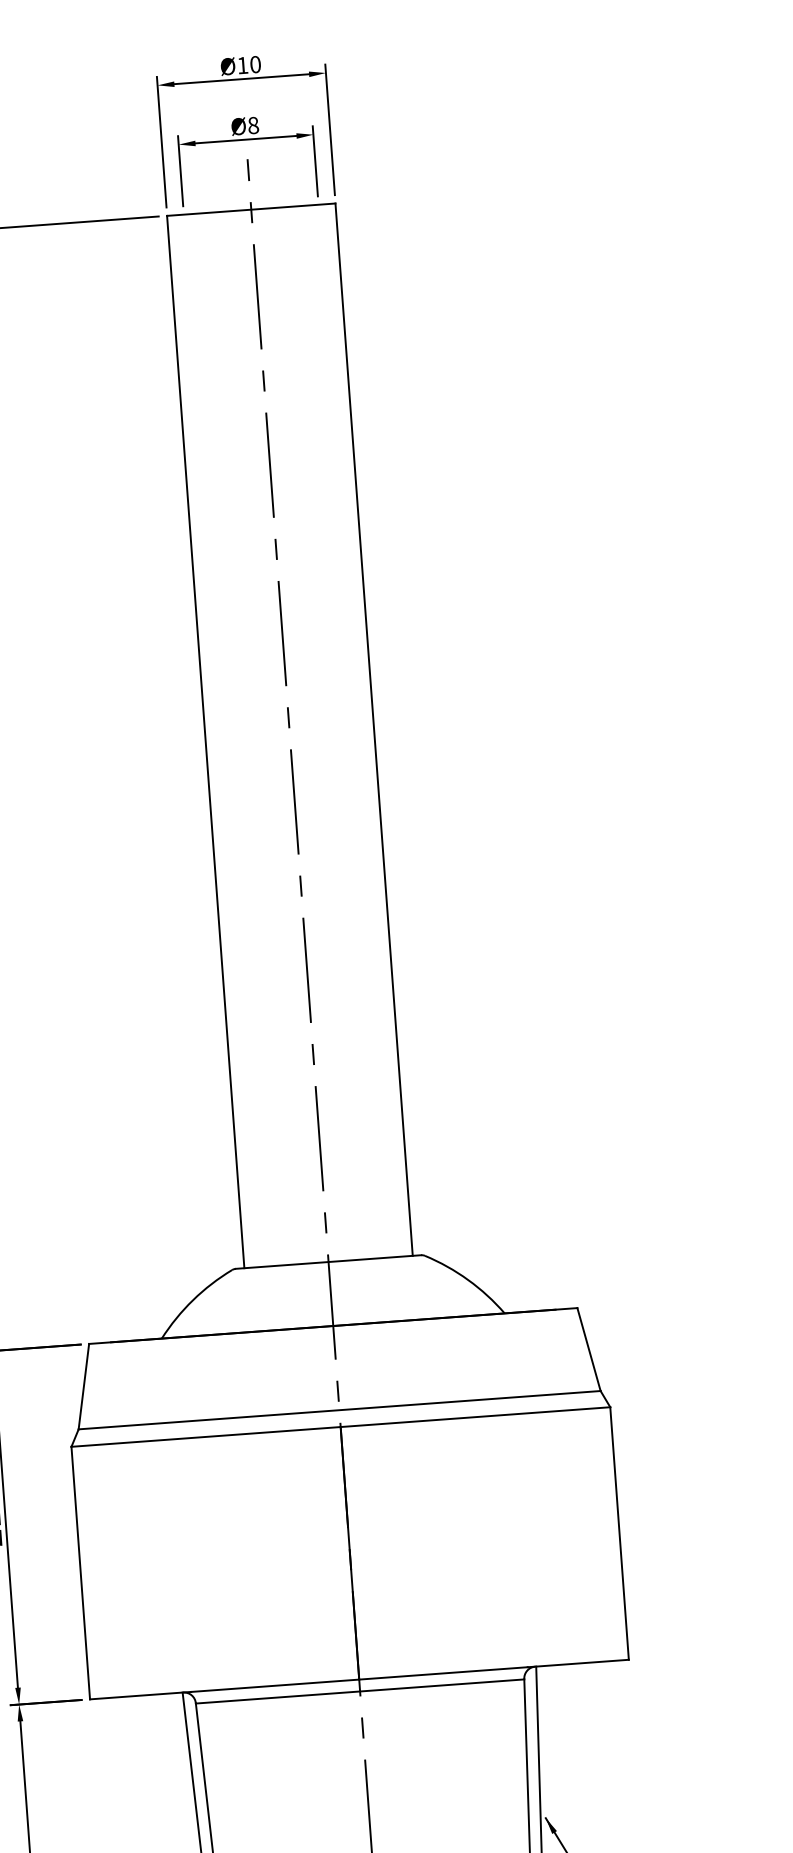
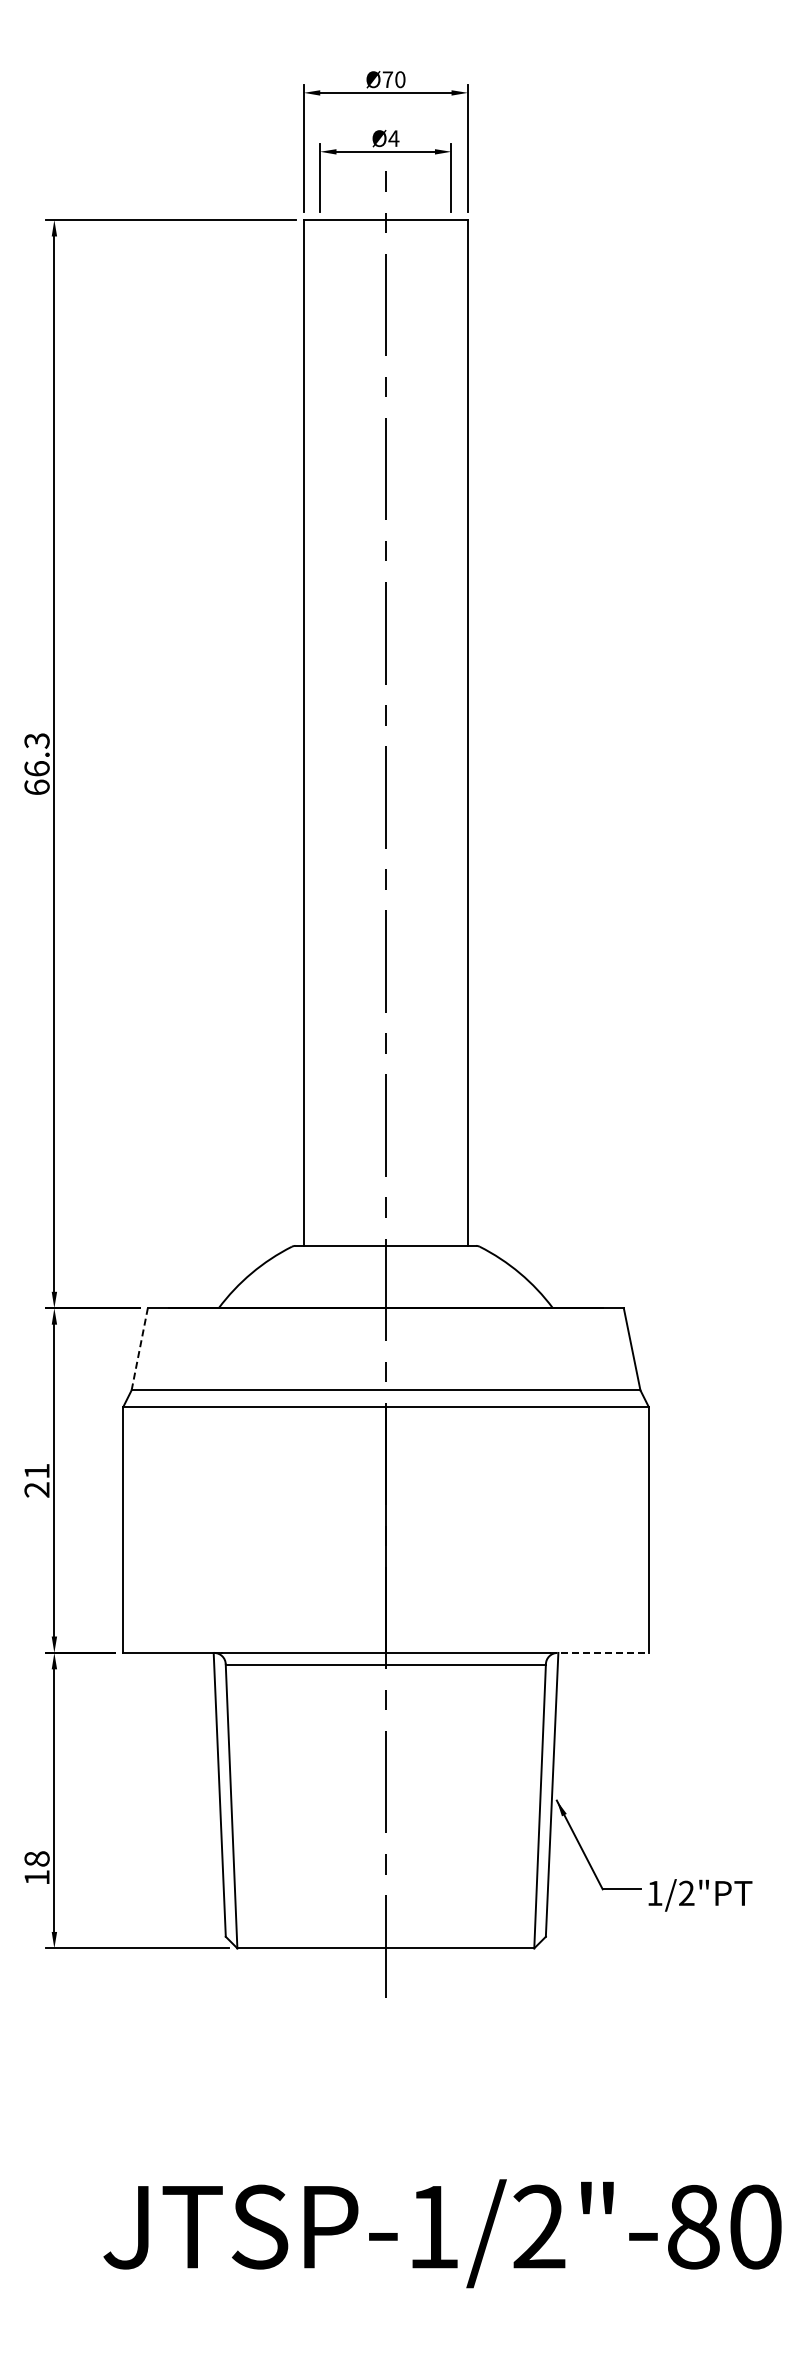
text: (242, 65) -> (387, 79), Ø10 -> Ø70
text: (252, 125) -> (393, 138), Ø8 -> Ø4
line: (83, 1386) -> (139, 1349), solid -> dashed
line: (578, 1663) -> (599, 1652), solid -> dashed

